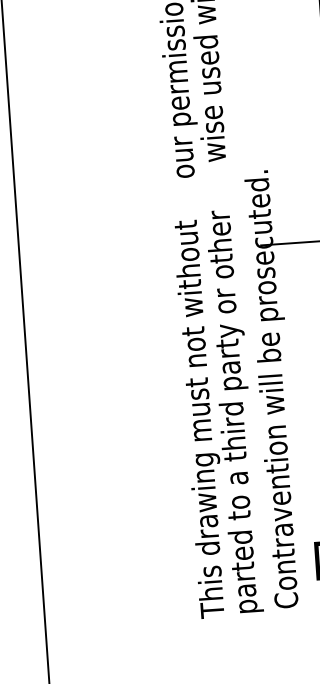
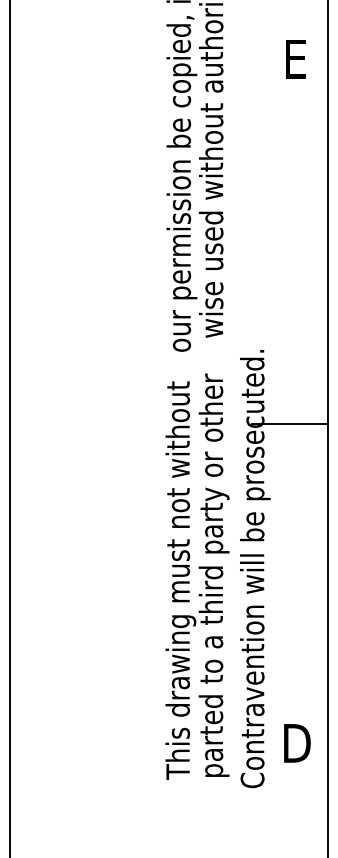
text: (218, 413) -> (197, 576), moved

